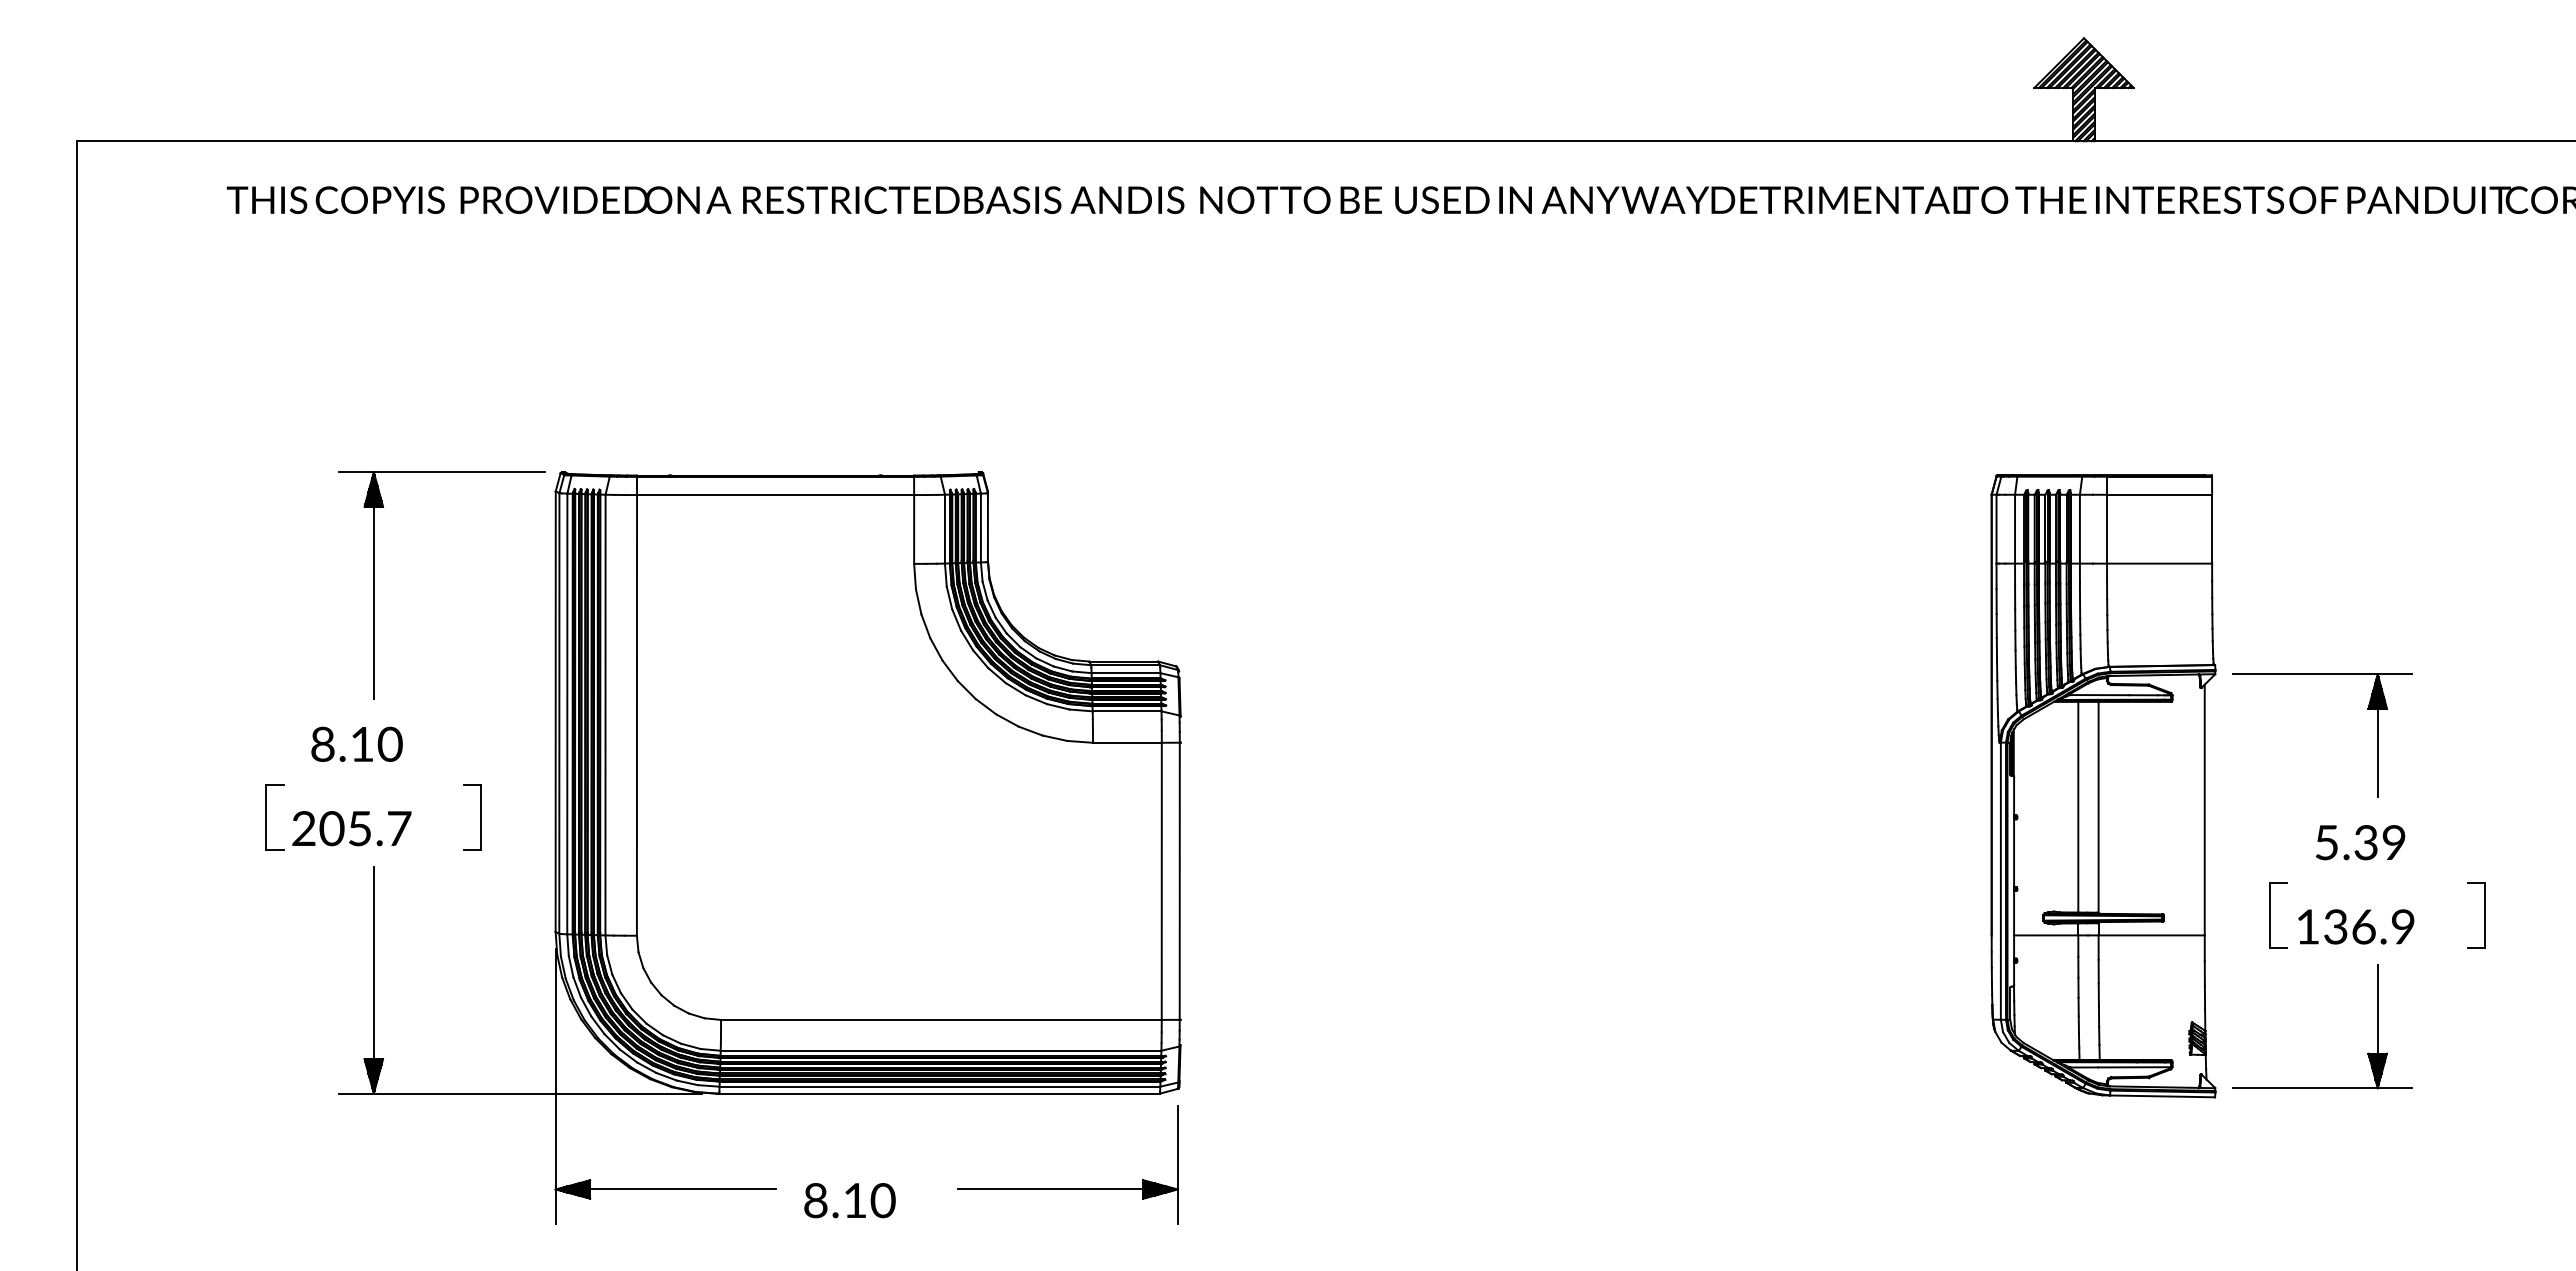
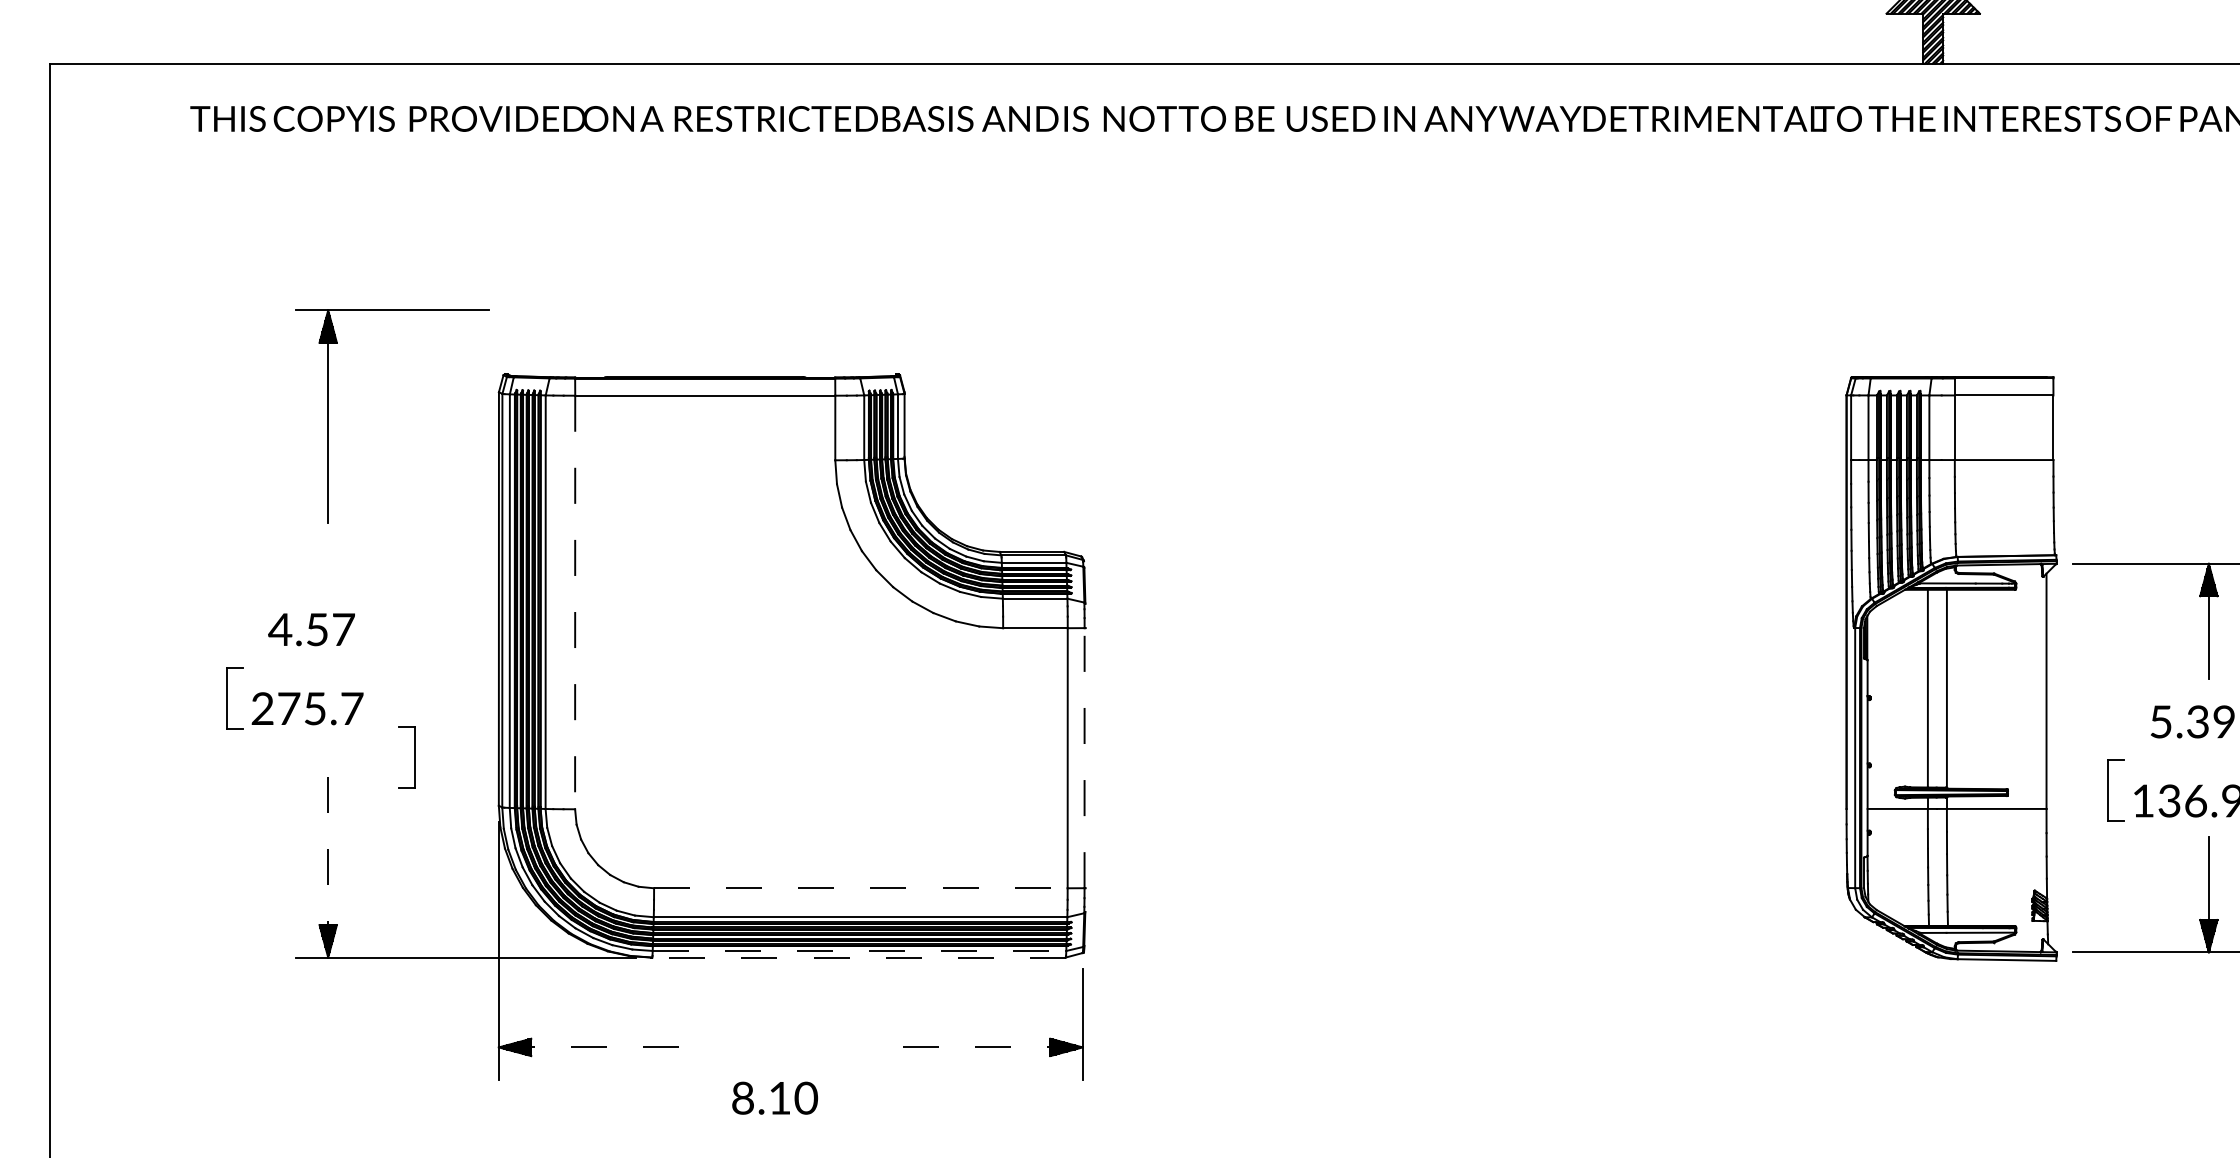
part: (374, 585) -> (328, 416), moved
line: (636, 715) -> (574, 602), solid -> dashed
text: (355, 743) -> (311, 628), 8.10 -> 4.57
part: (480, 817) -> (414, 757), moved
text: (331, 828) -> (288, 708), 205.7 -> 275.7
line: (1179, 881) -> (1084, 758), solid -> dashed
line: (373, 979) -> (327, 850), solid -> dashed
line: (941, 1019) -> (860, 887), solid -> dashed
line: (940, 1086) -> (860, 950), solid -> dashed
line: (938, 1093) -> (858, 957), solid -> dashed
line: (666, 1189) -> (602, 1047), solid -> dashed
line: (1067, 1189) -> (979, 1047), solid -> dashed
text: (849, 1200) -> (774, 1098), moved

